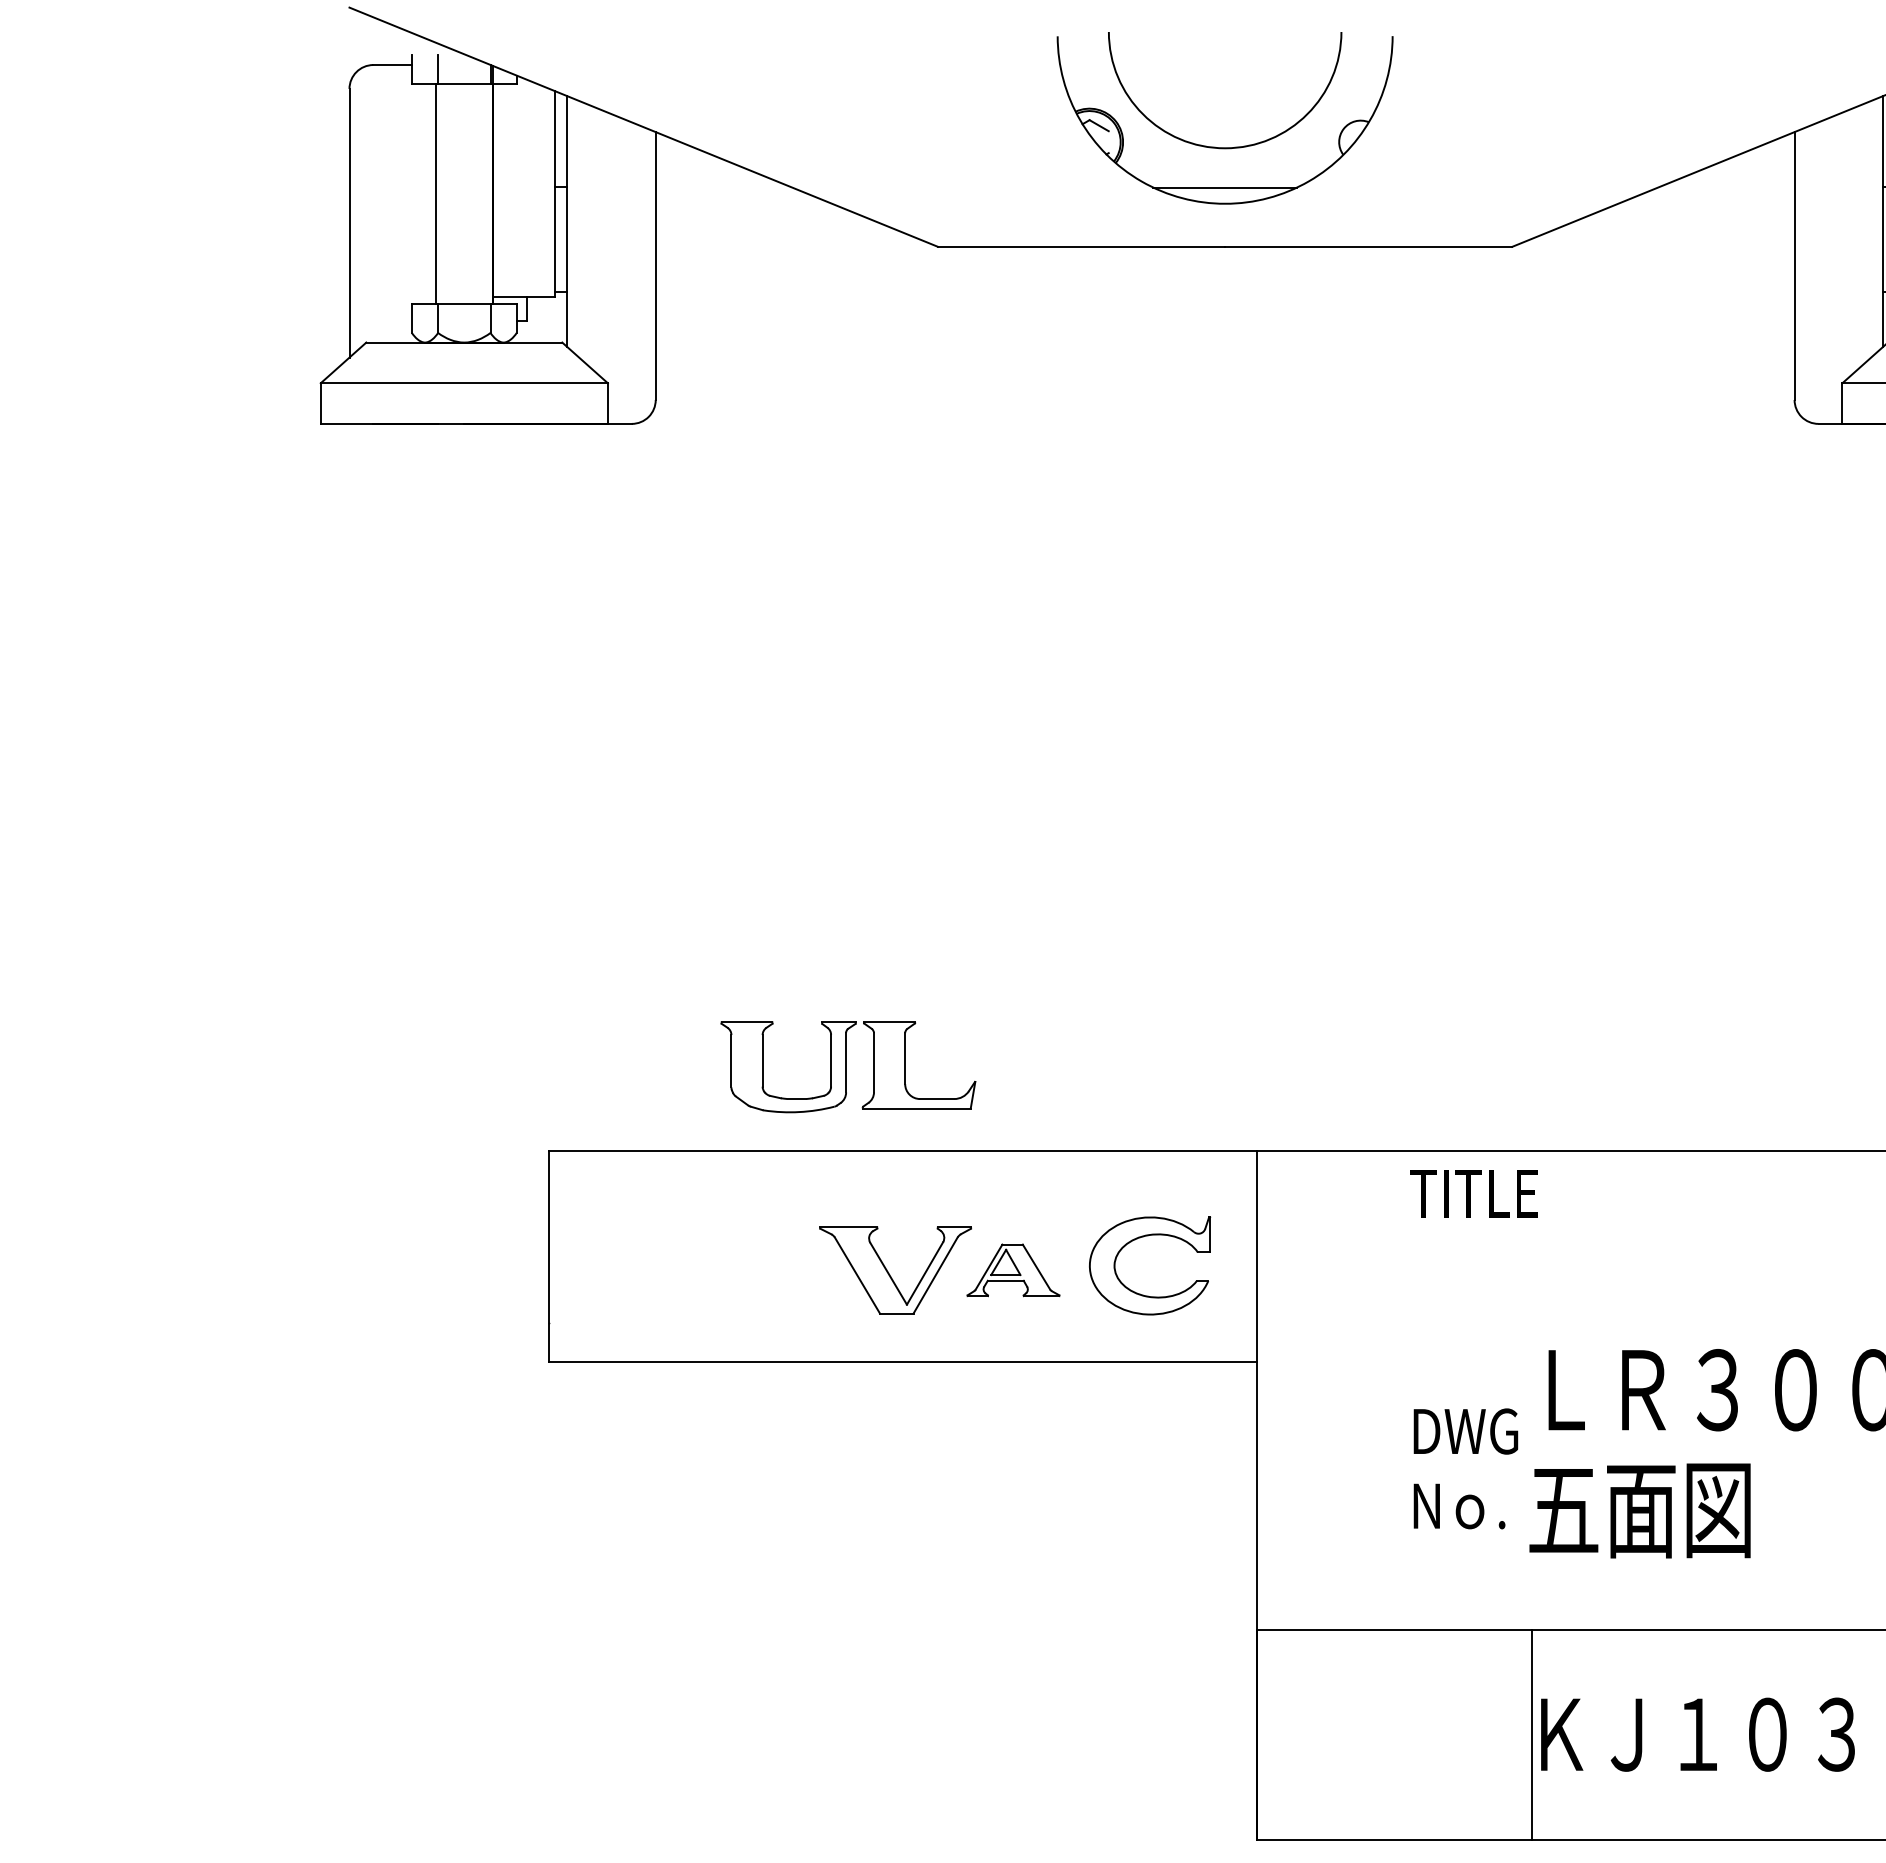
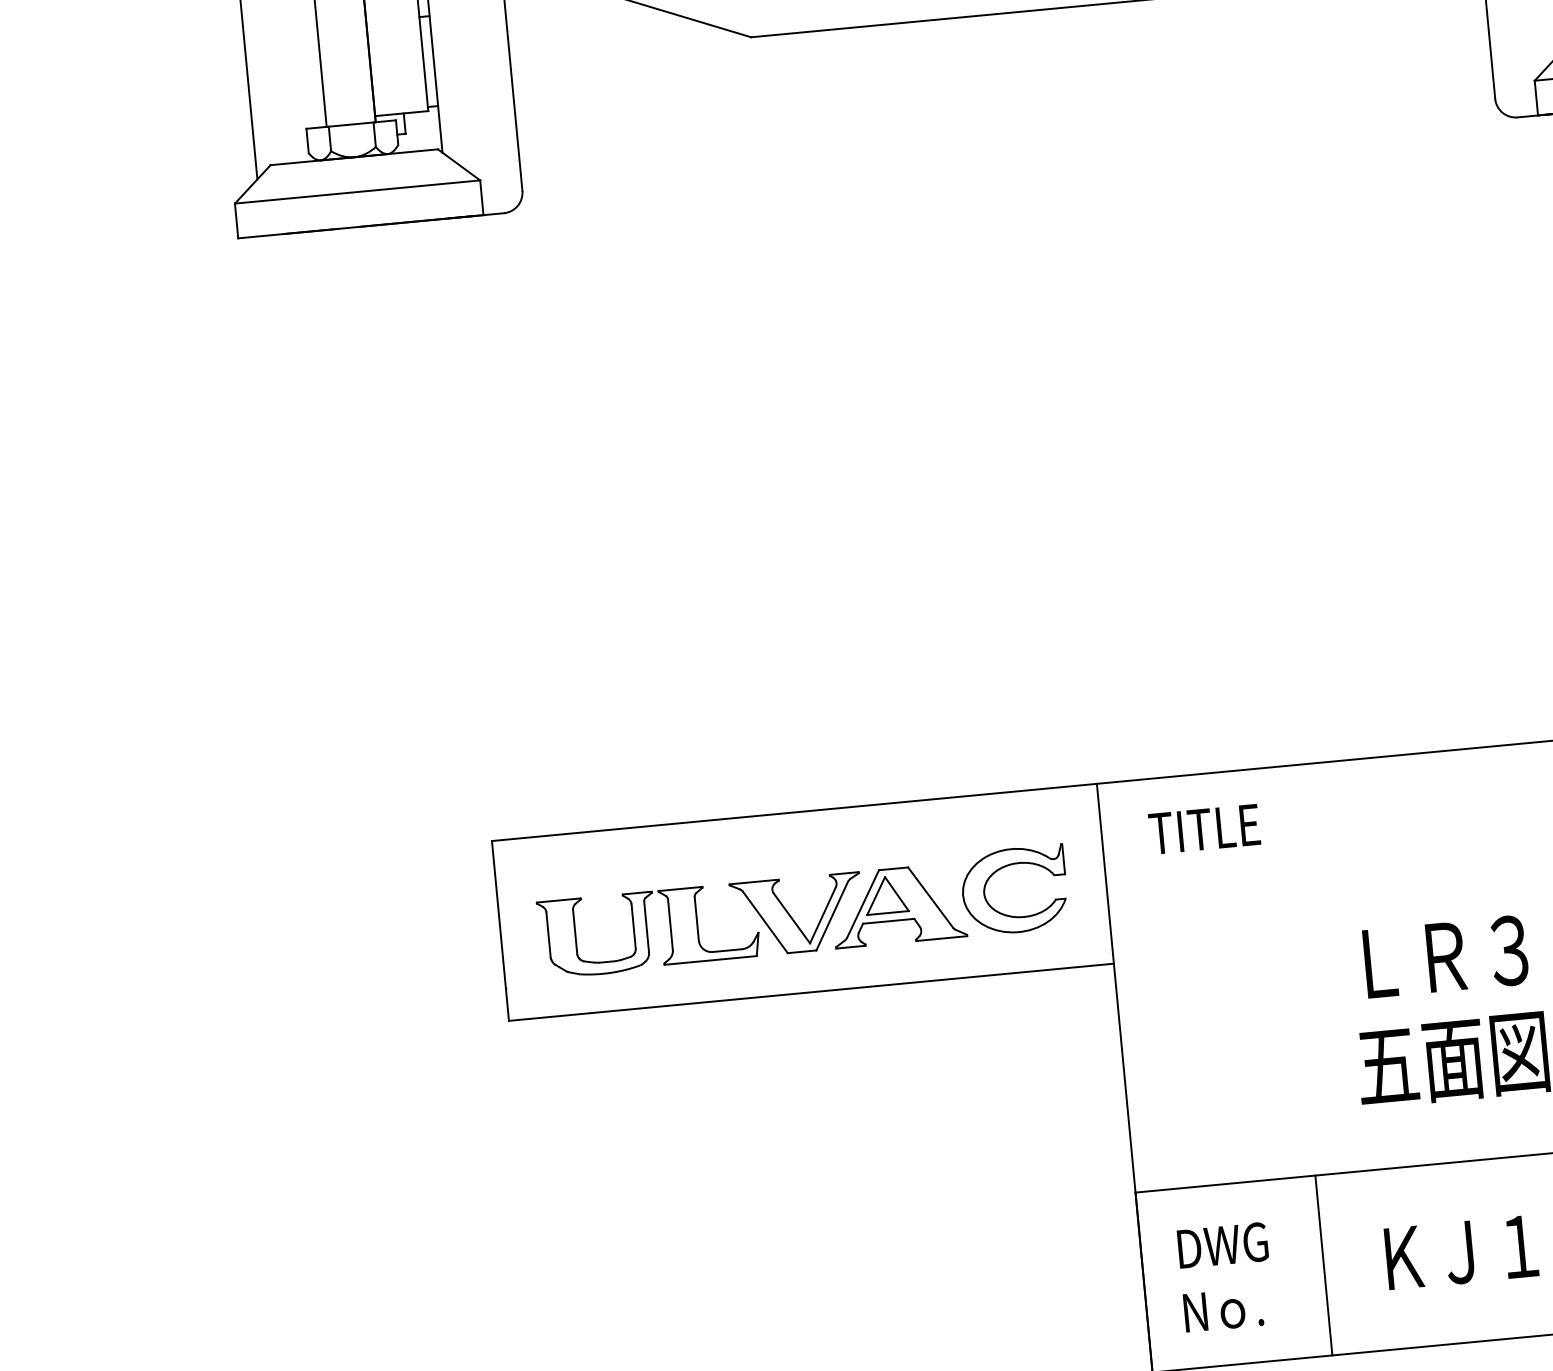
part: (848, 1067) -> (649, 930), moved
text: (1473, 1193) -> (1203, 829), moved
part: (1013, 1270) -> (898, 905), size x1.67
text: (1465, 1468) -> (1225, 1277), moved
line: (1531, 1734) -> (1323, 1265), moved

